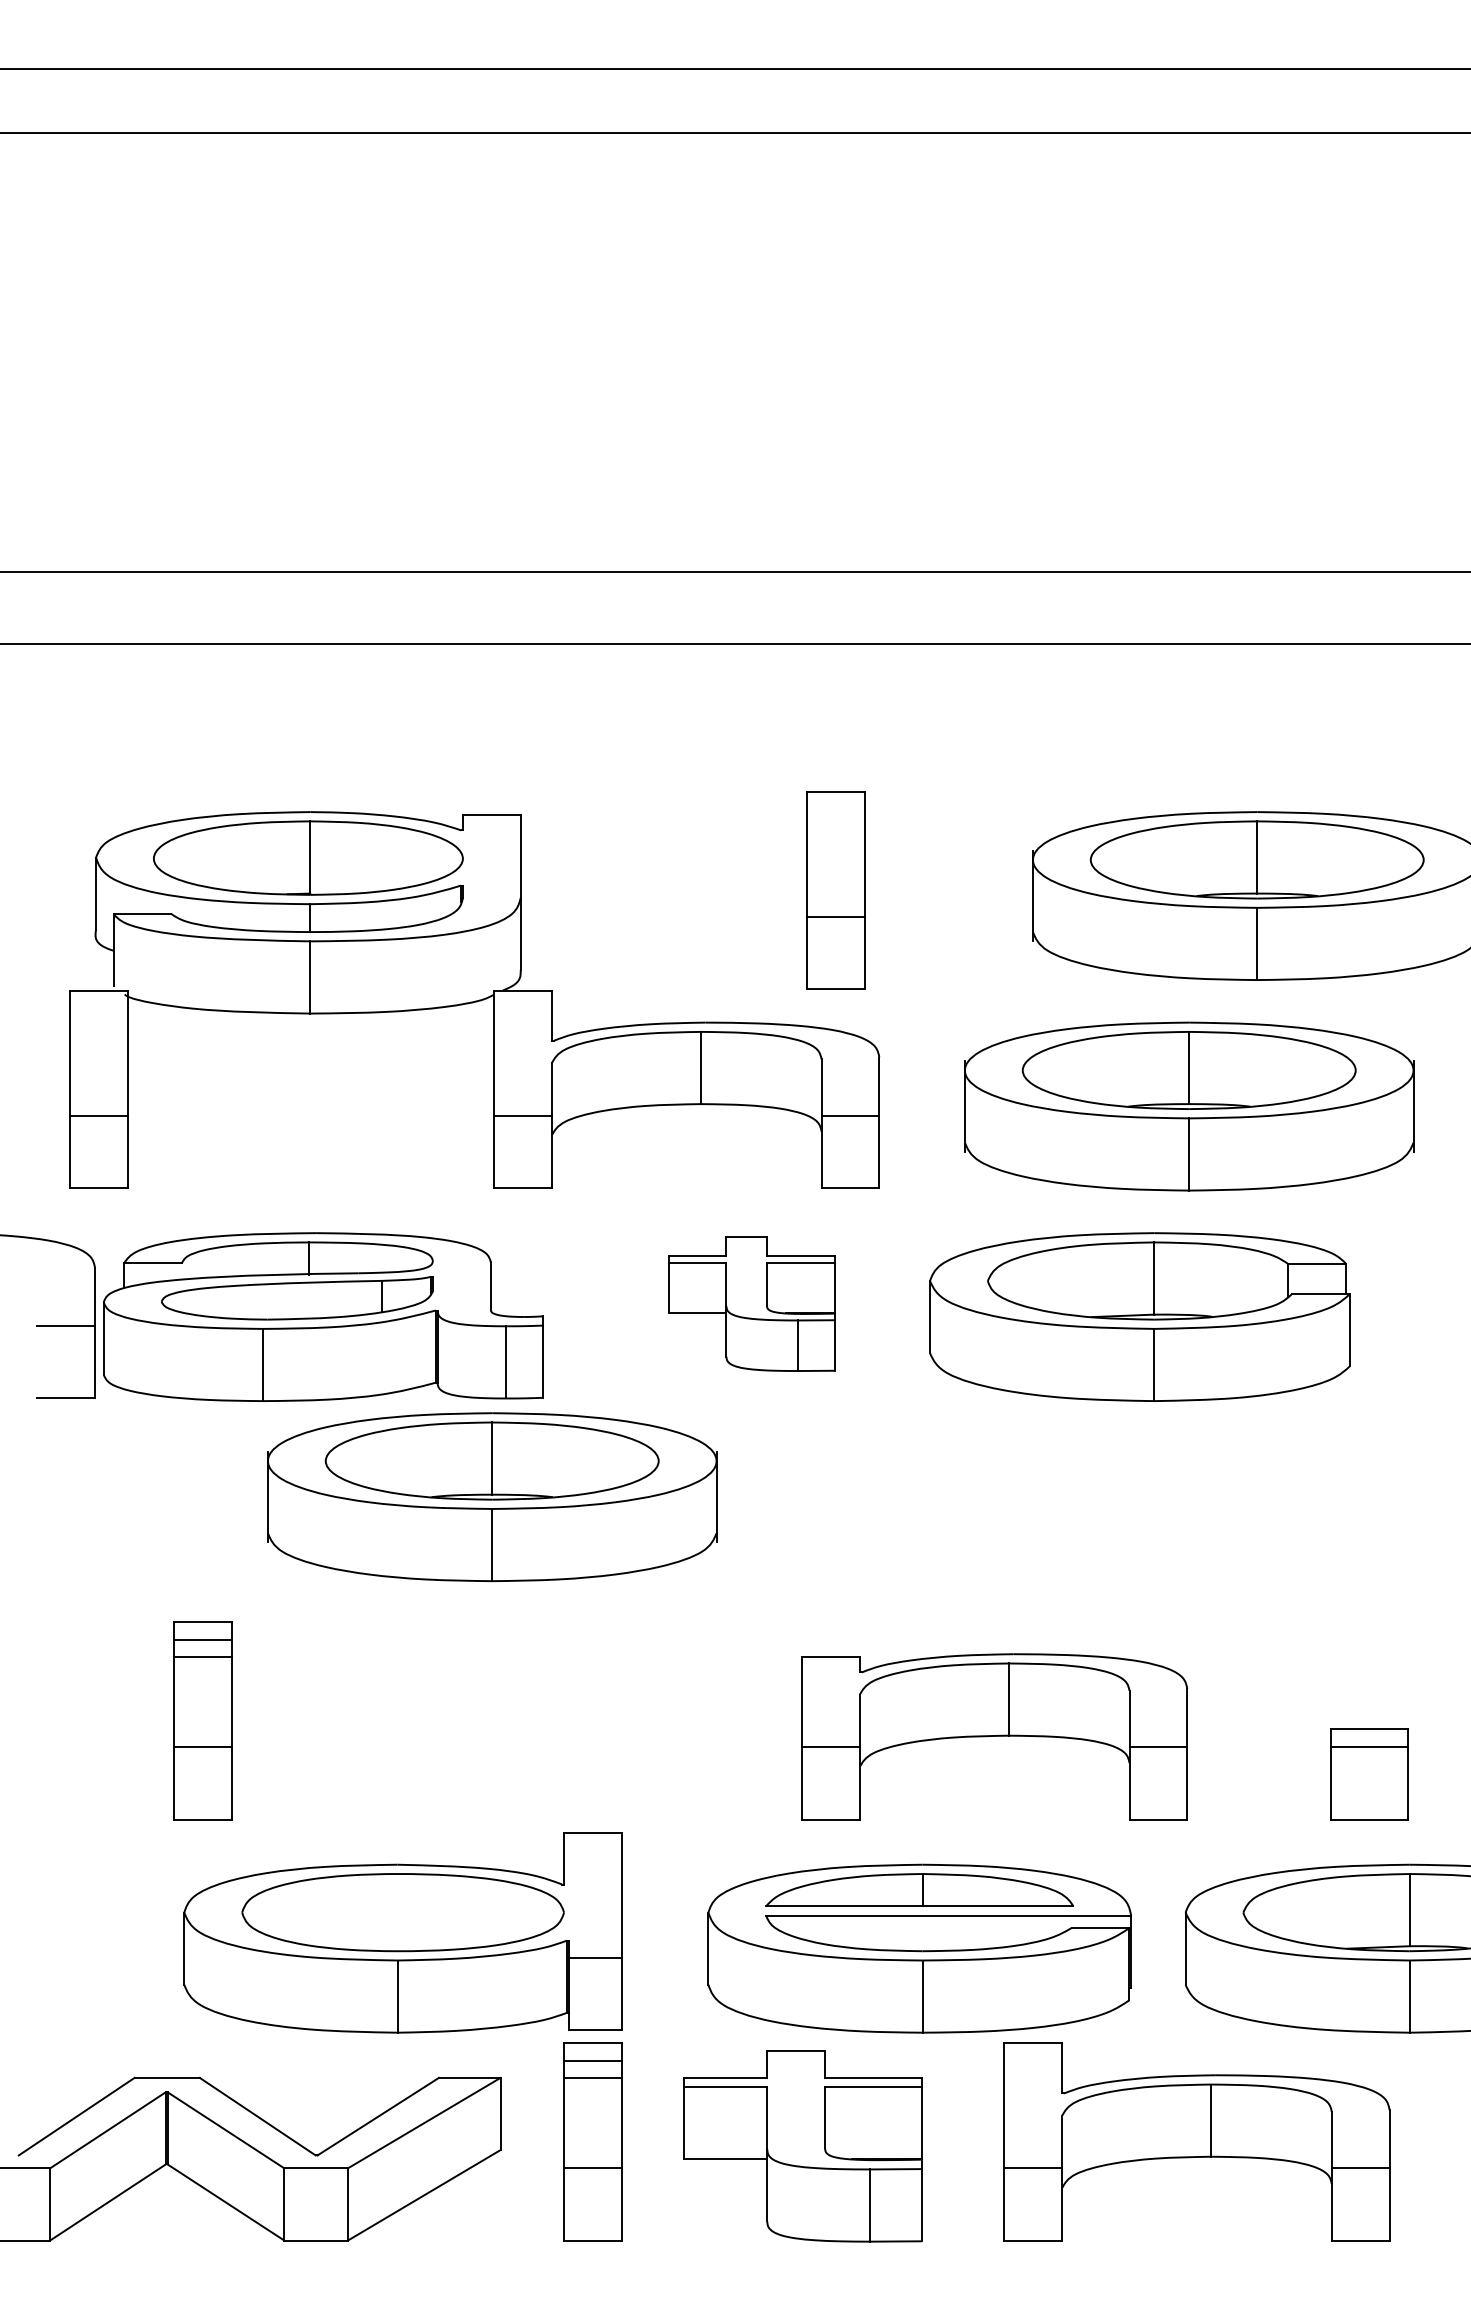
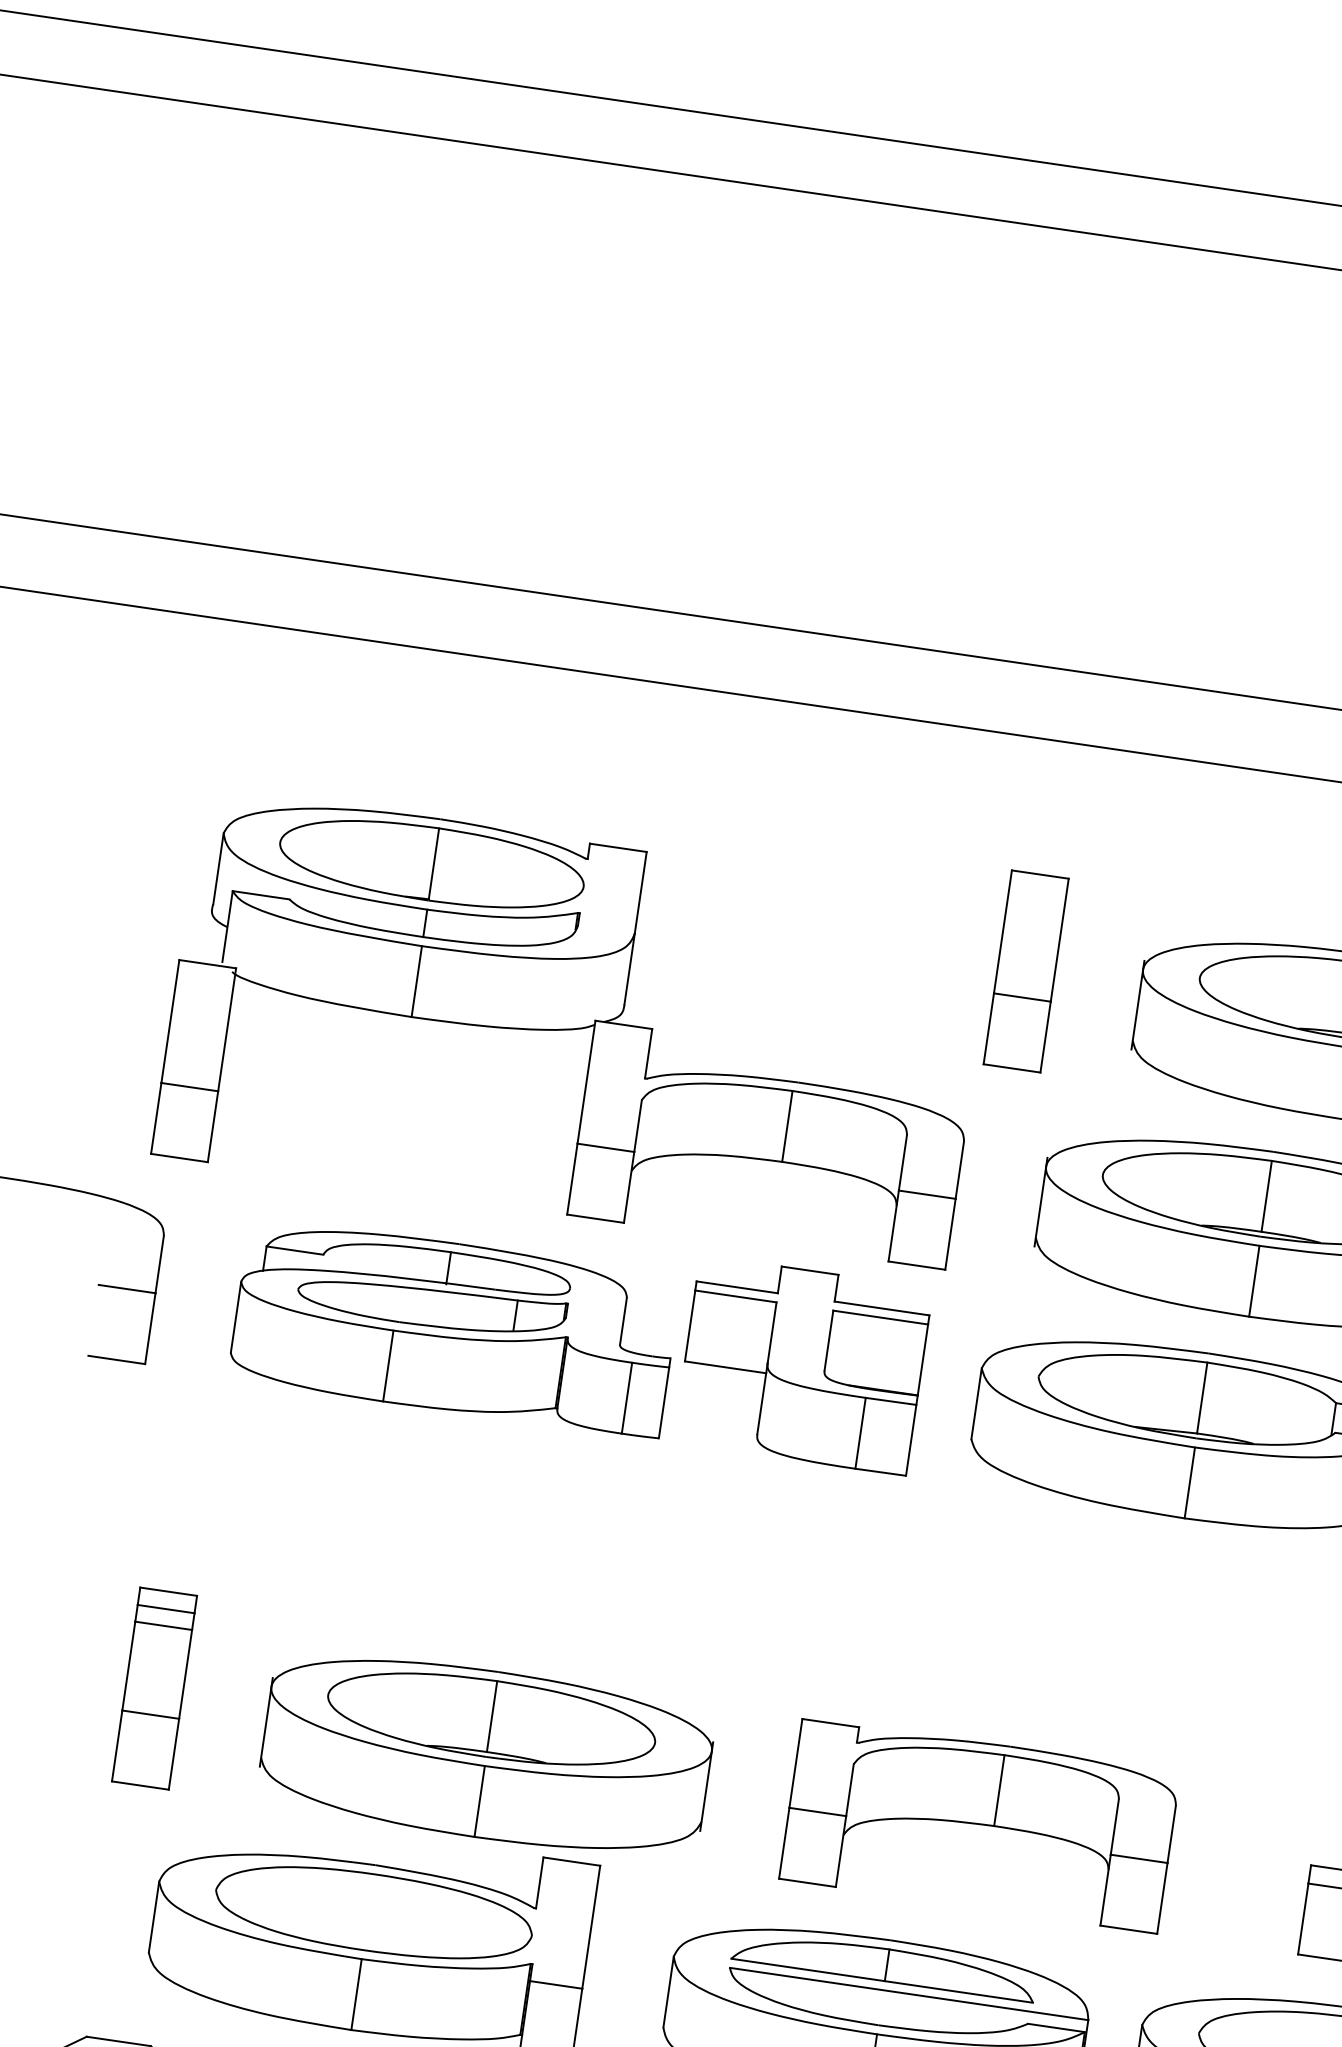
part: (835, 890) -> (1026, 971), moved
part: (751, 1304) -> (803, 1365), size x1.43
part: (323, 1316) -> (454, 1327), moved
part: (492, 1497) -> (486, 1754), moved
part: (202, 1720) -> (154, 1688), moved

